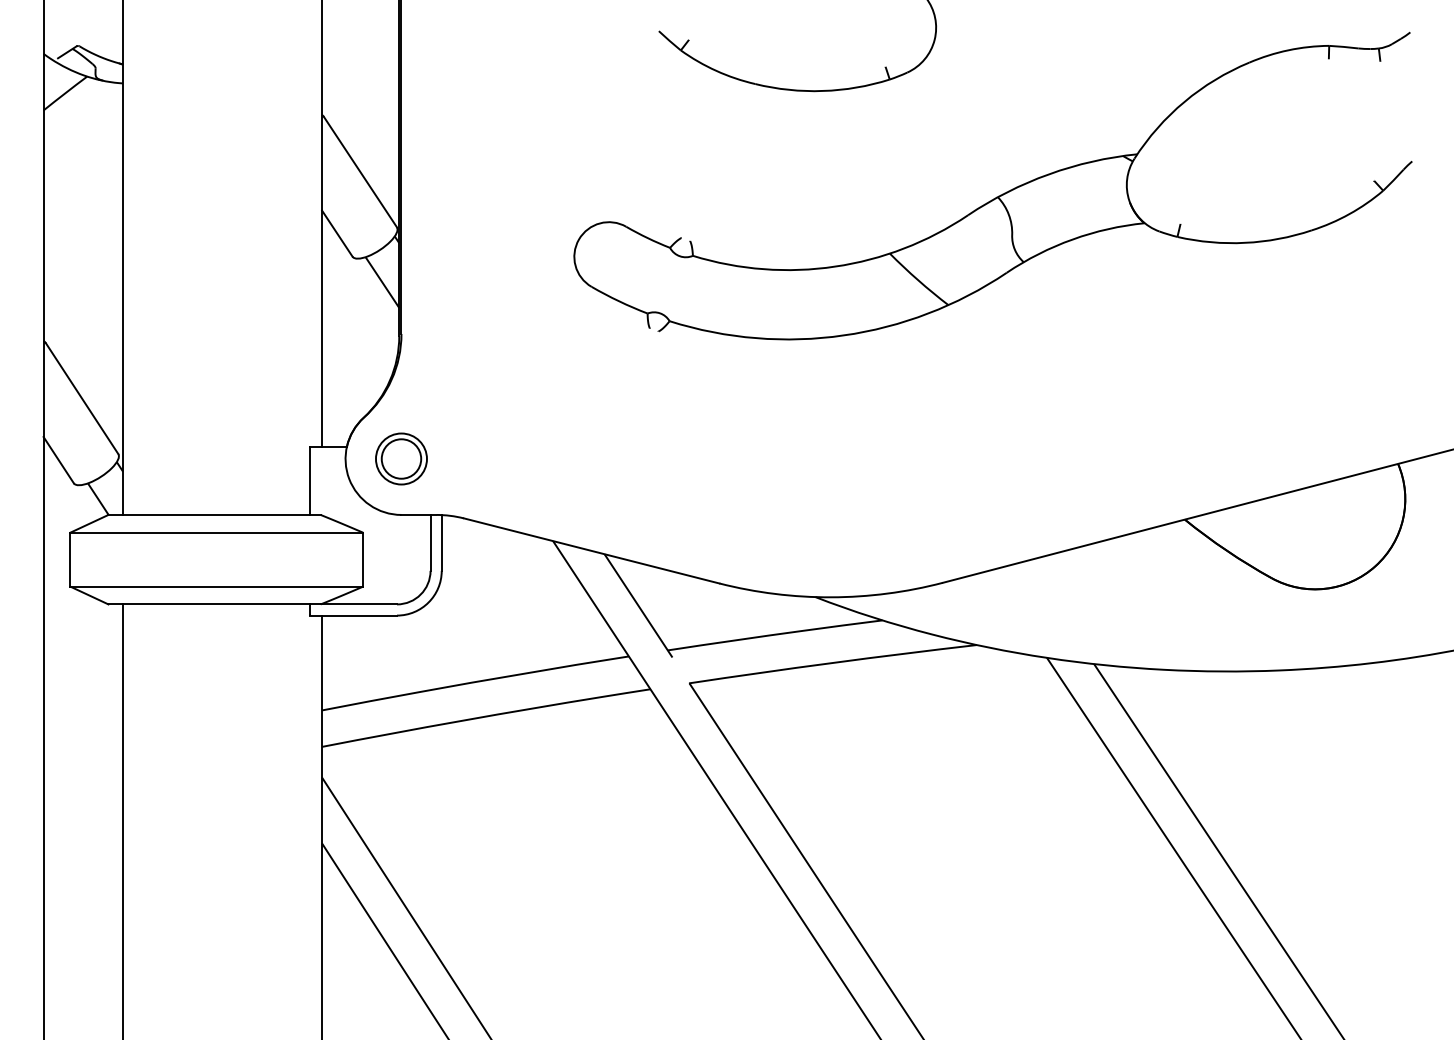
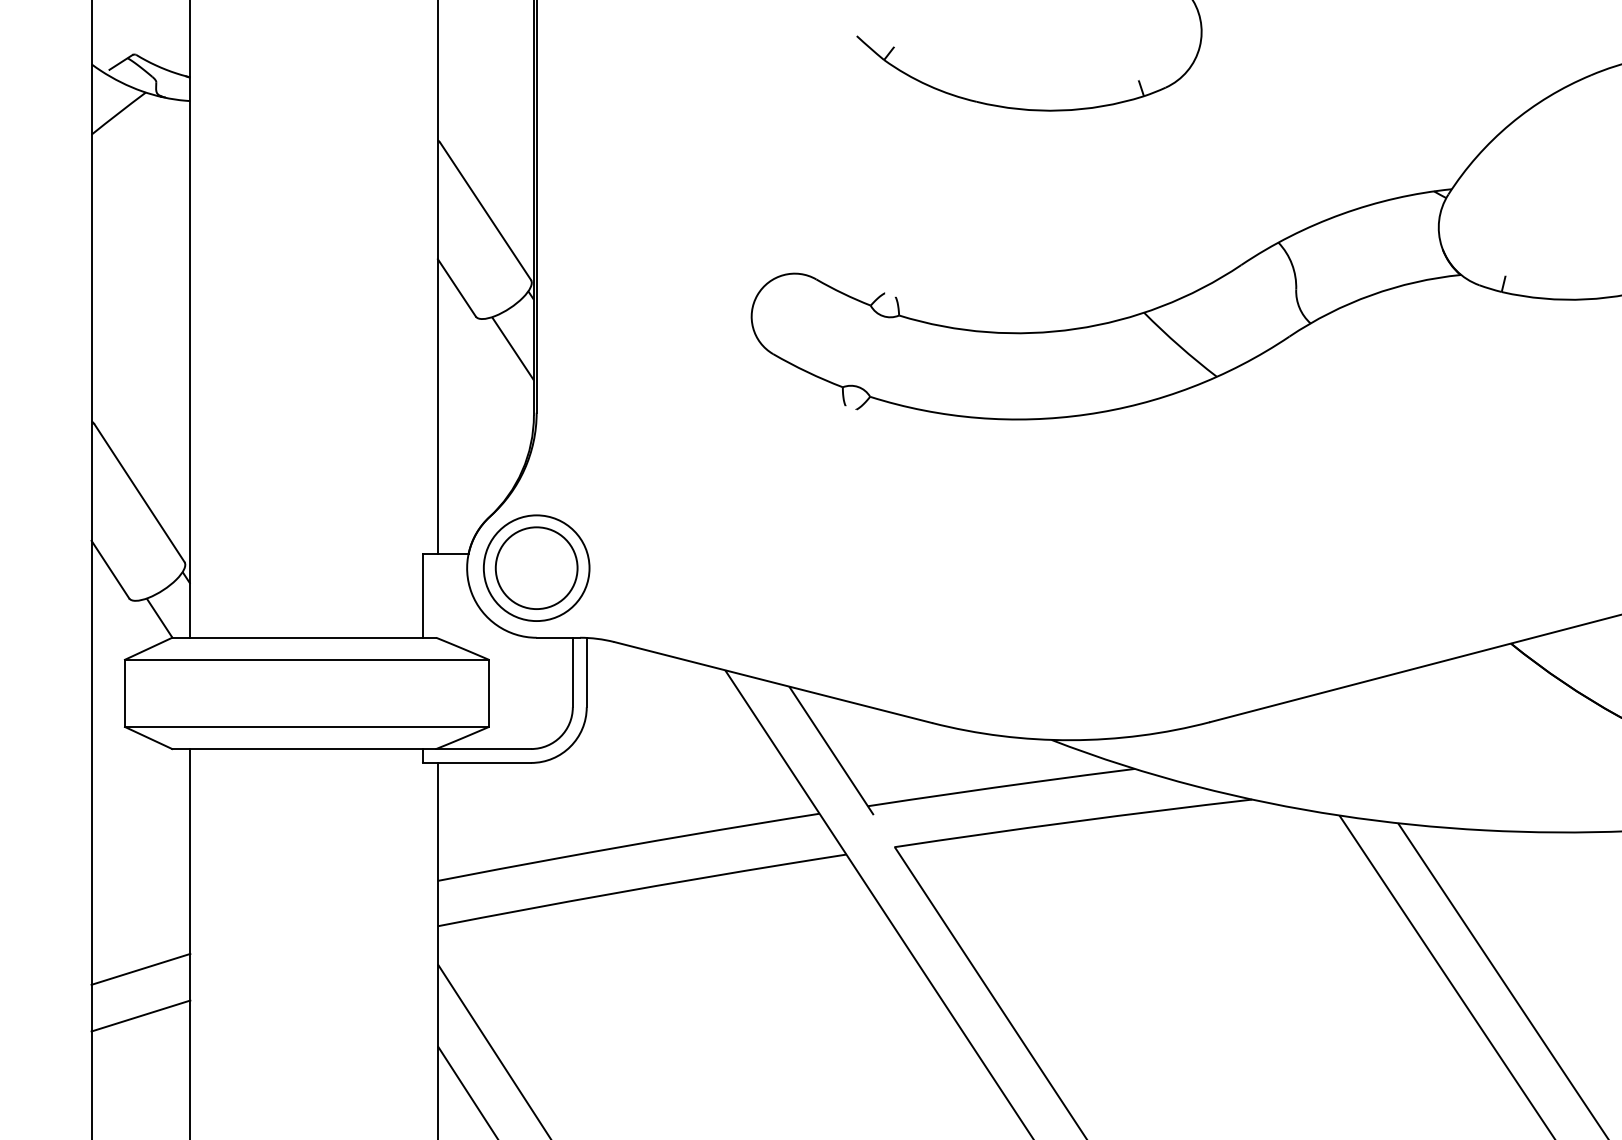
part: (401, 458) -> (536, 567), size x1.67
line: (83, 781) -> (141, 969), added
line: (83, 818) -> (141, 1015), added

